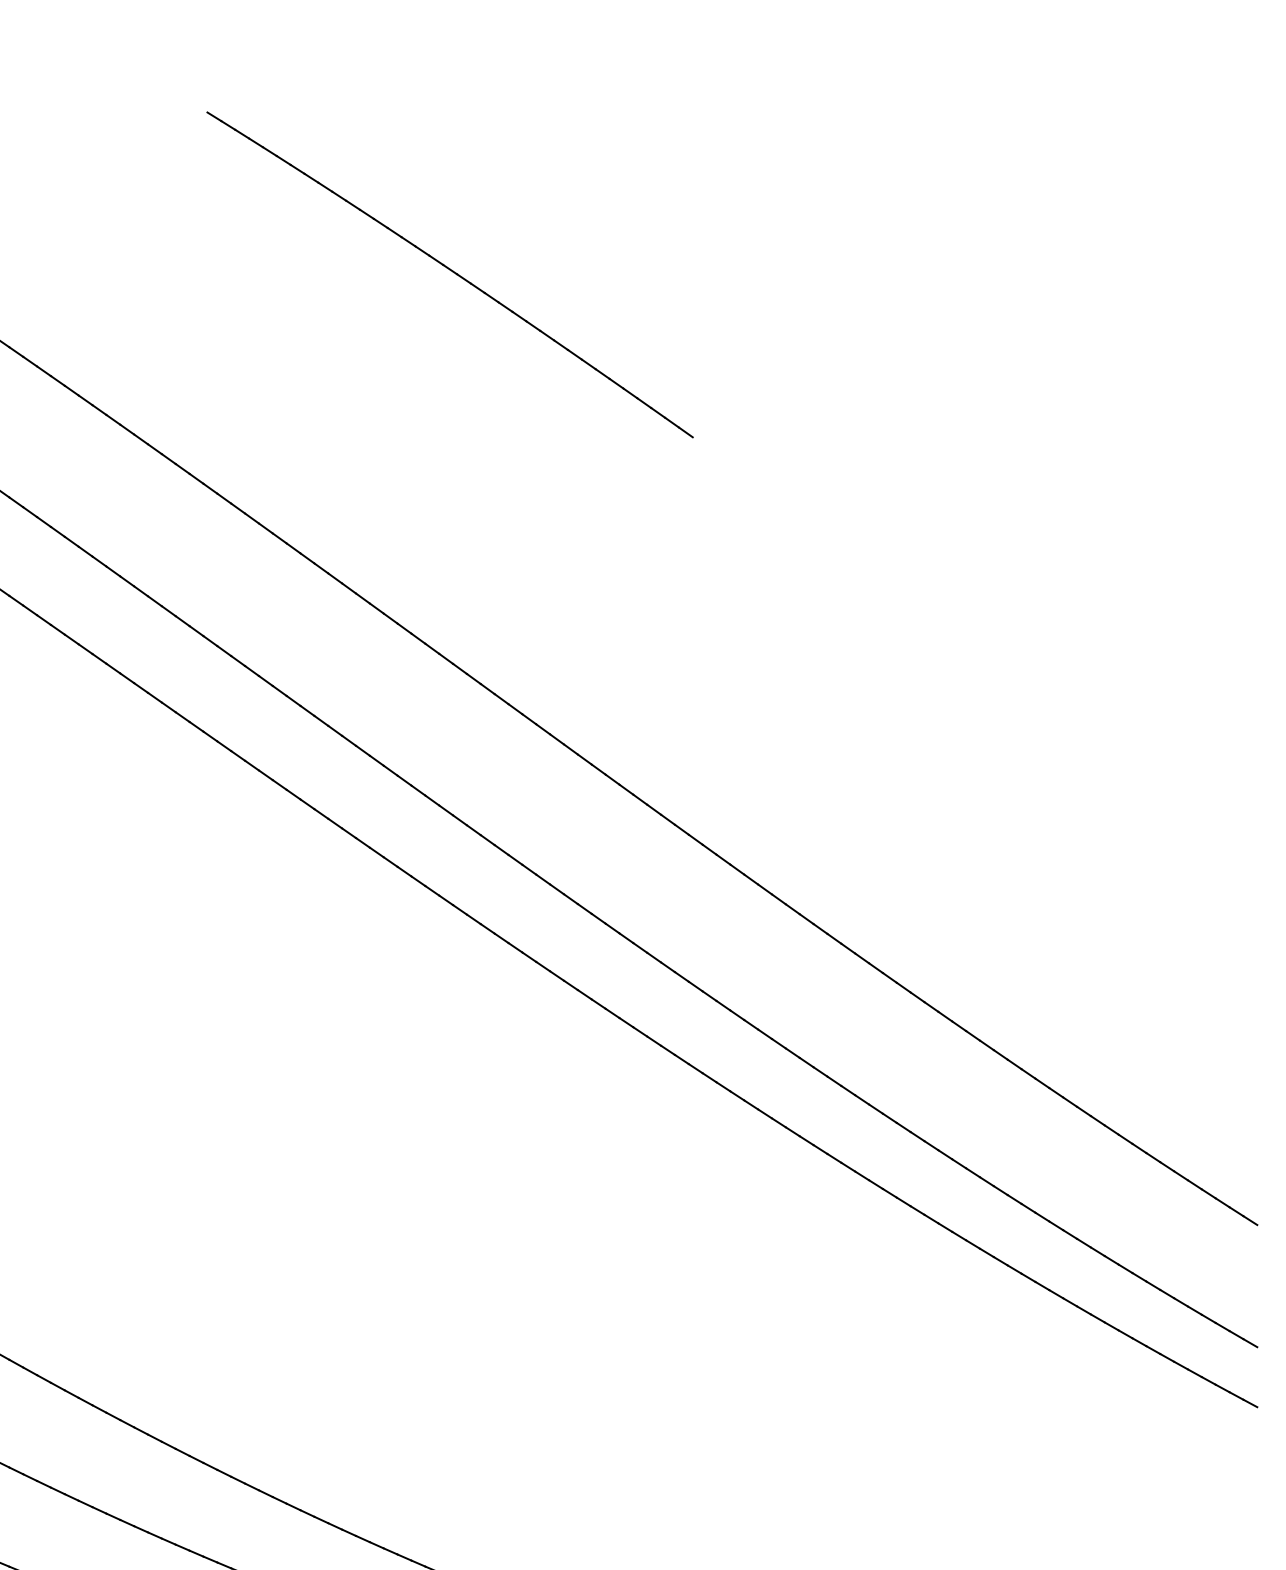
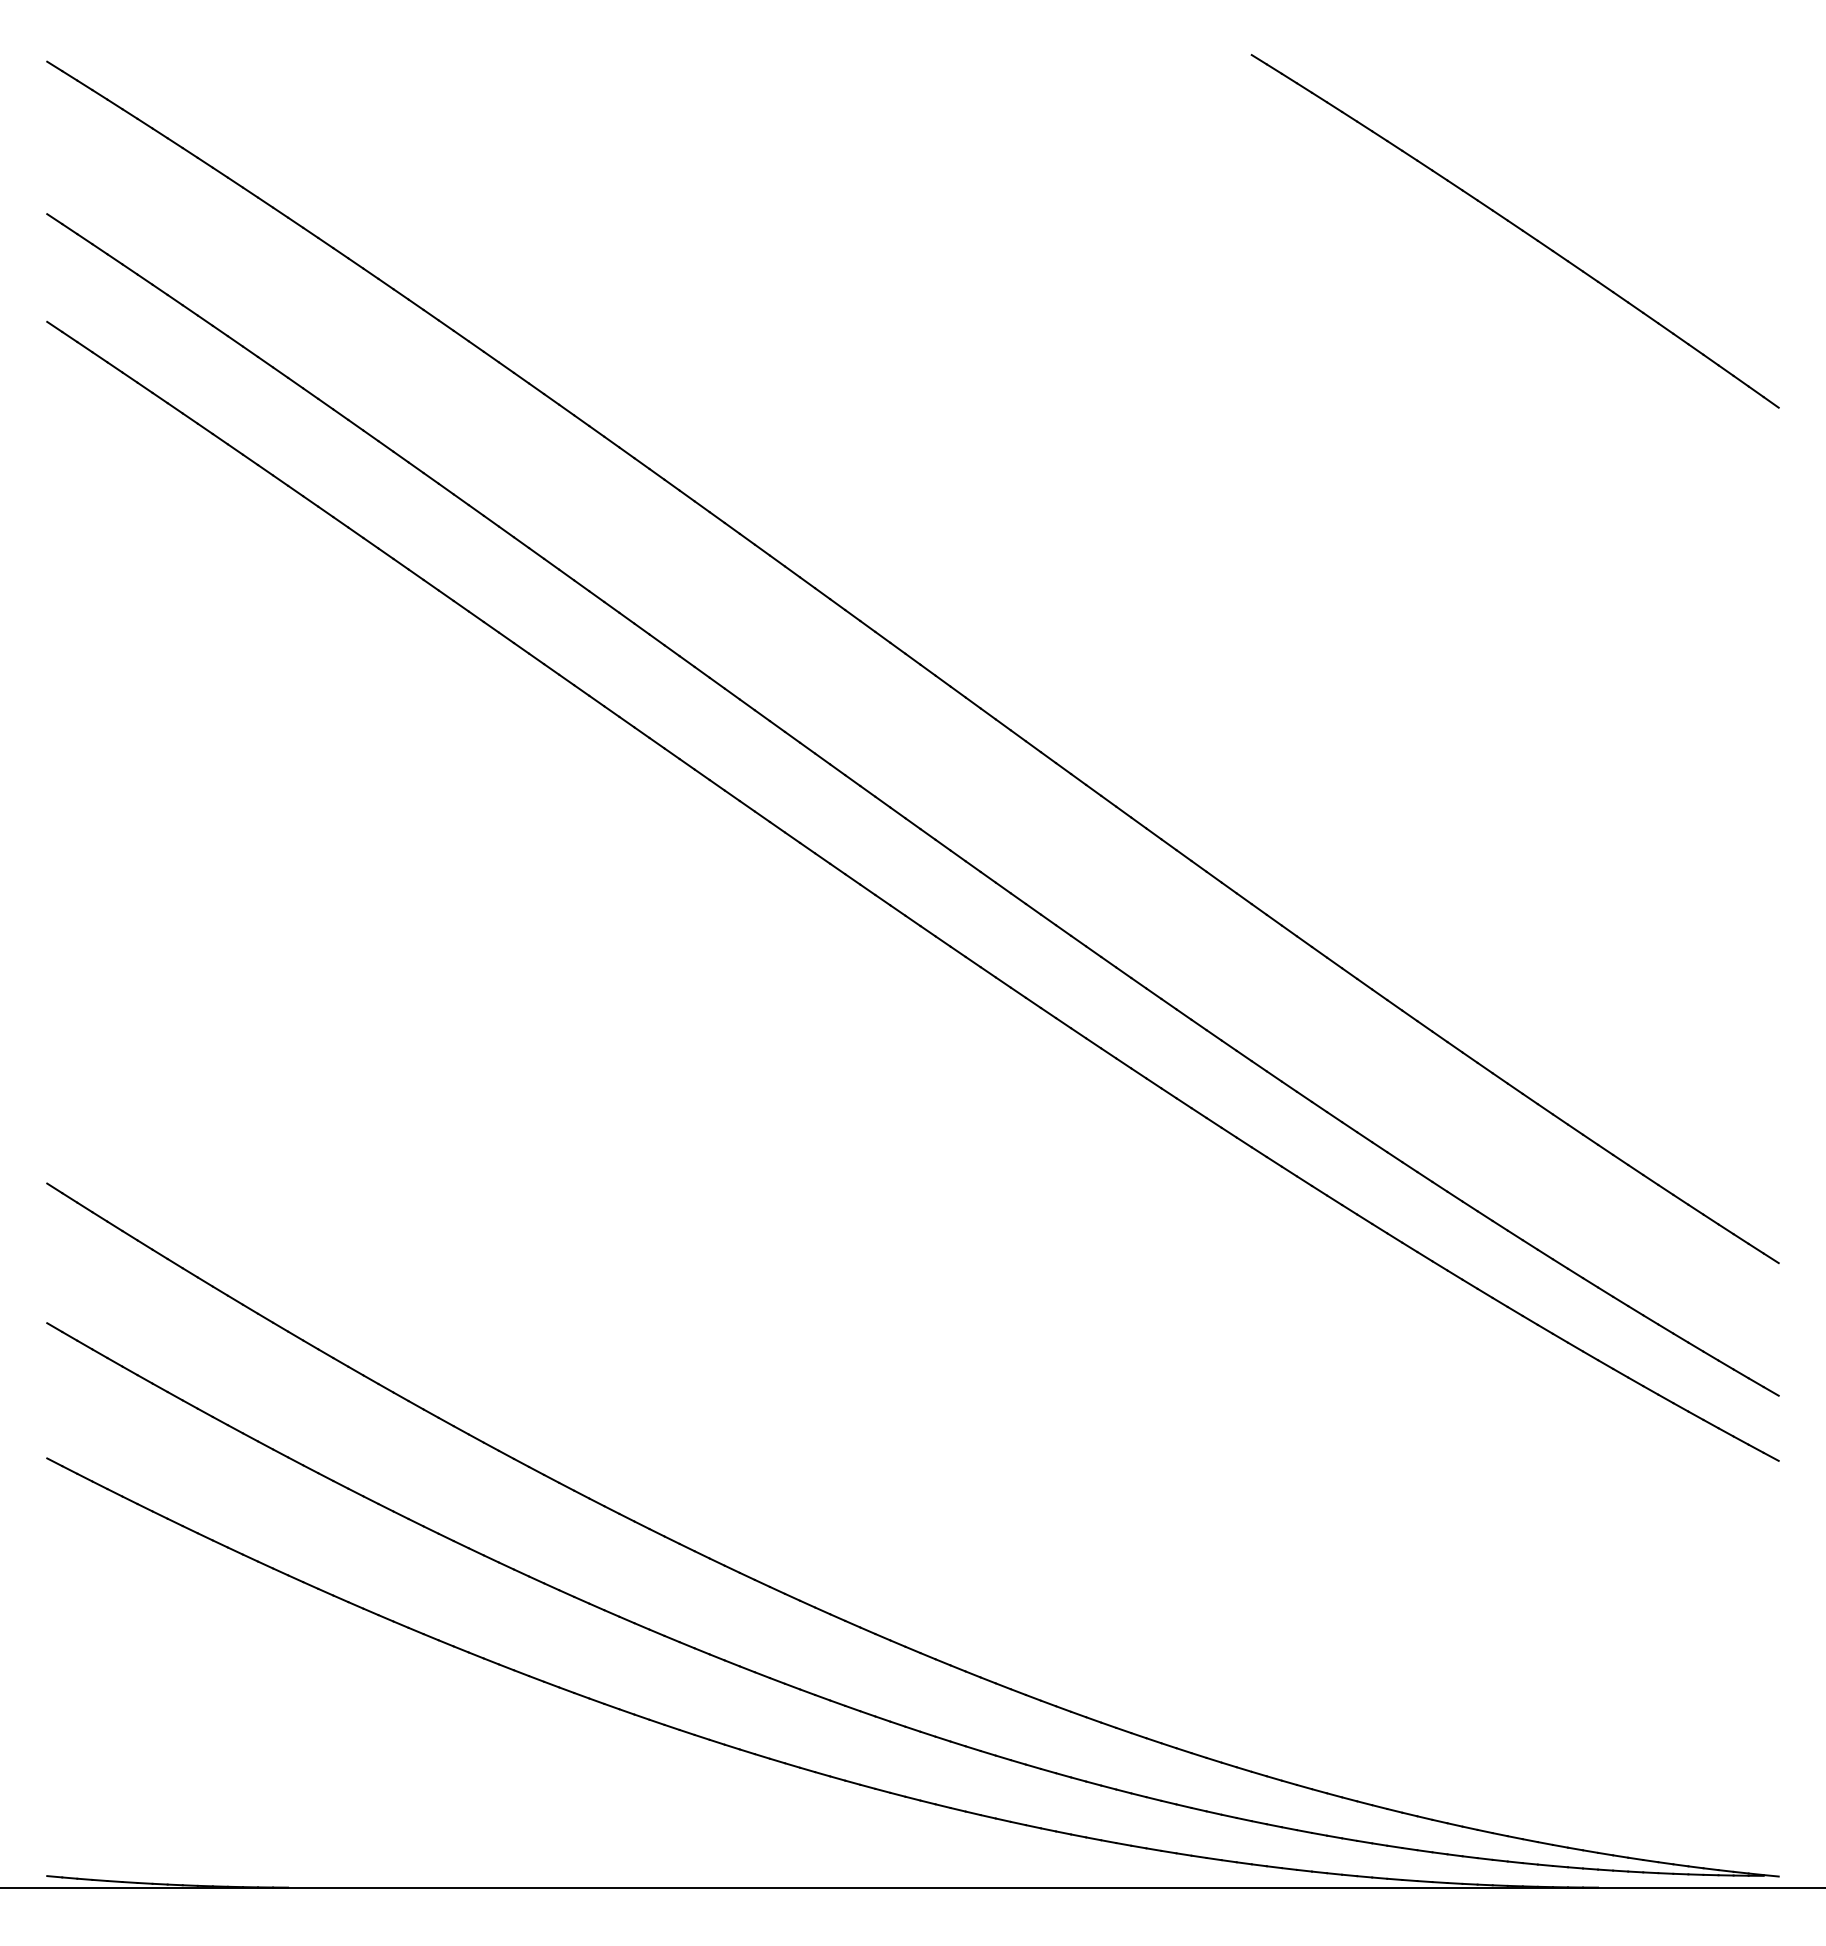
part: (449, 275) -> (1514, 231), moved

